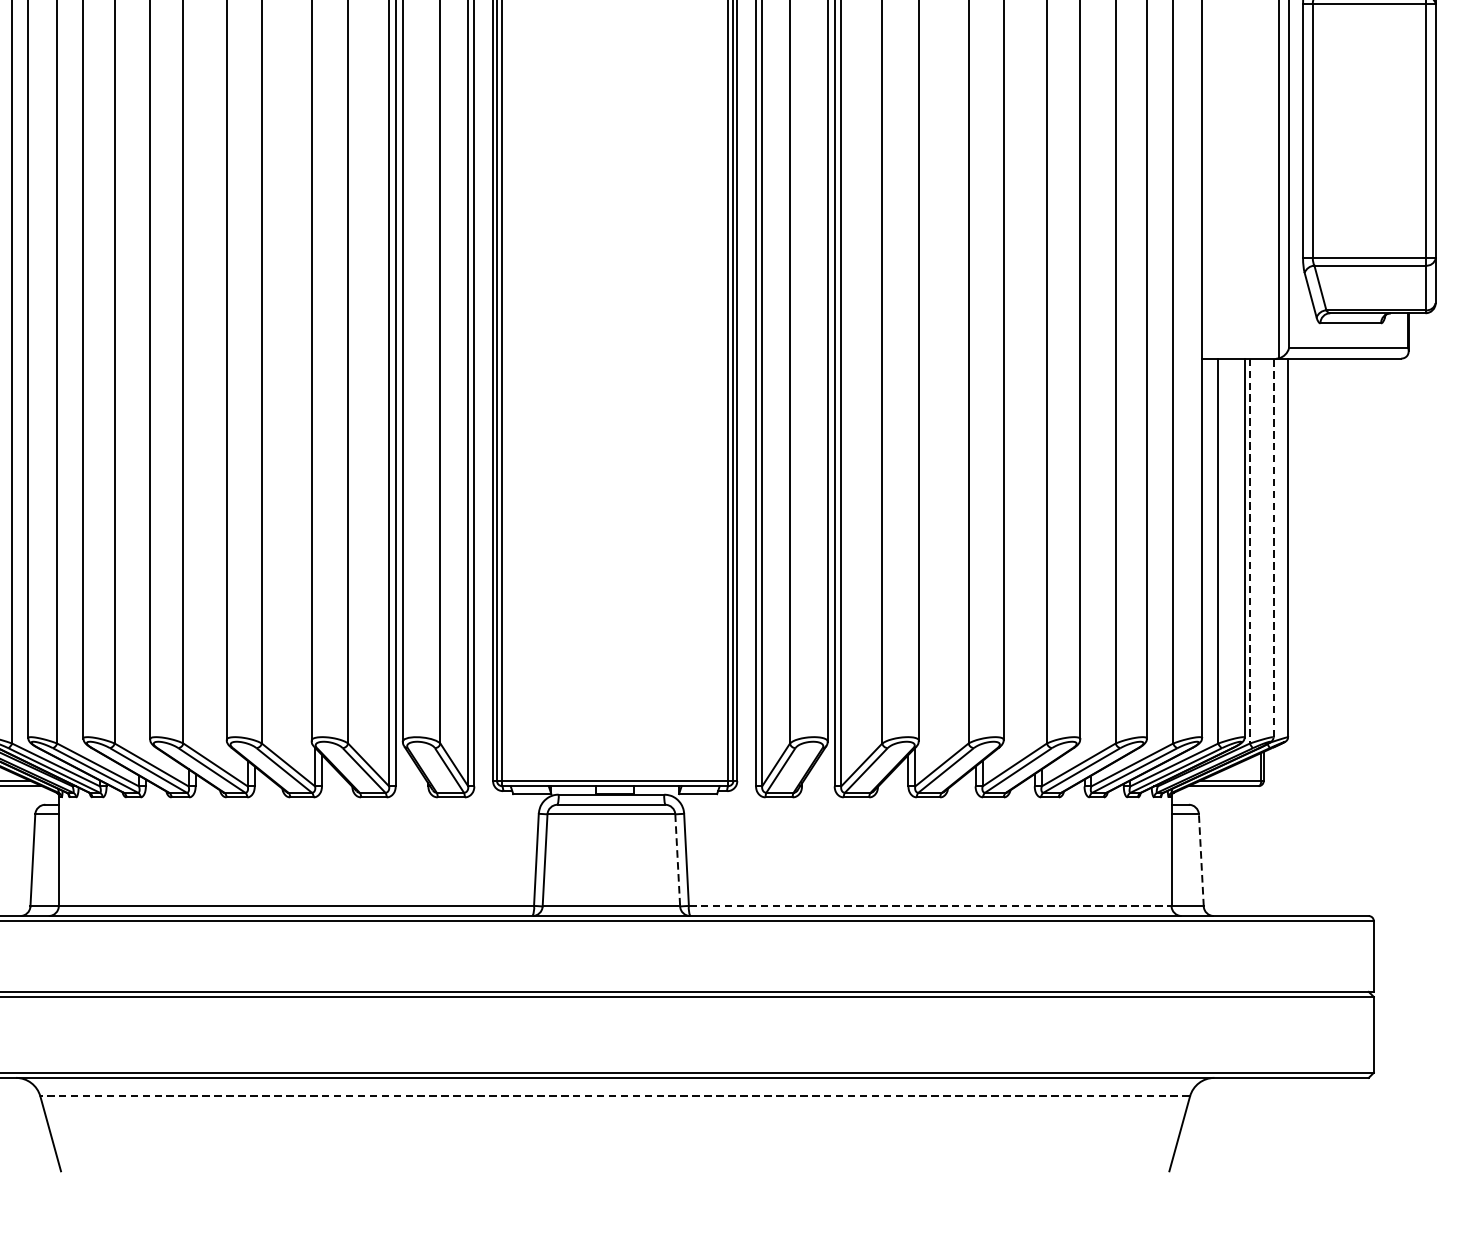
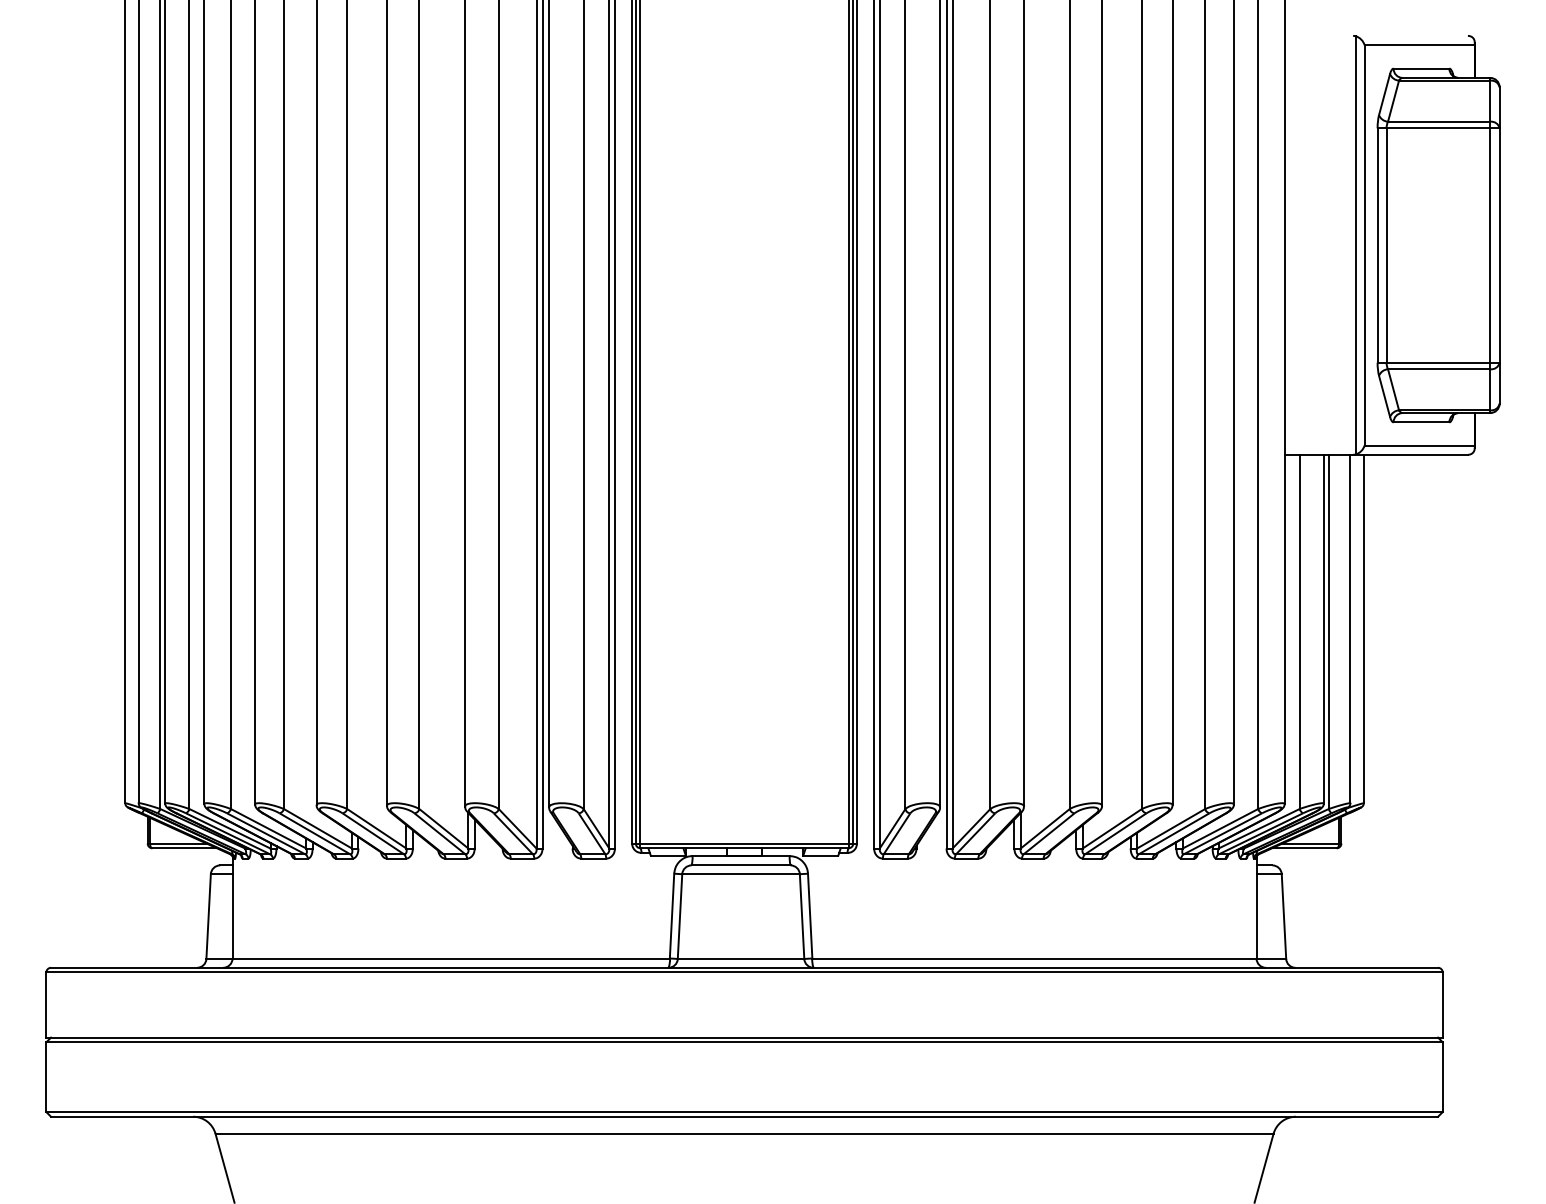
line: (1273, 547) -> (1350, 628), dashed -> solid
line: (1249, 551) -> (1328, 632), dashed -> solid
line: (1200, 860) -> (1283, 916), dashed -> solid
line: (678, 861) -> (802, 917), dashed -> solid
line: (930, 905) -> (1034, 958), dashed -> solid
line: (615, 1096) -> (744, 1133), dashed -> solid

